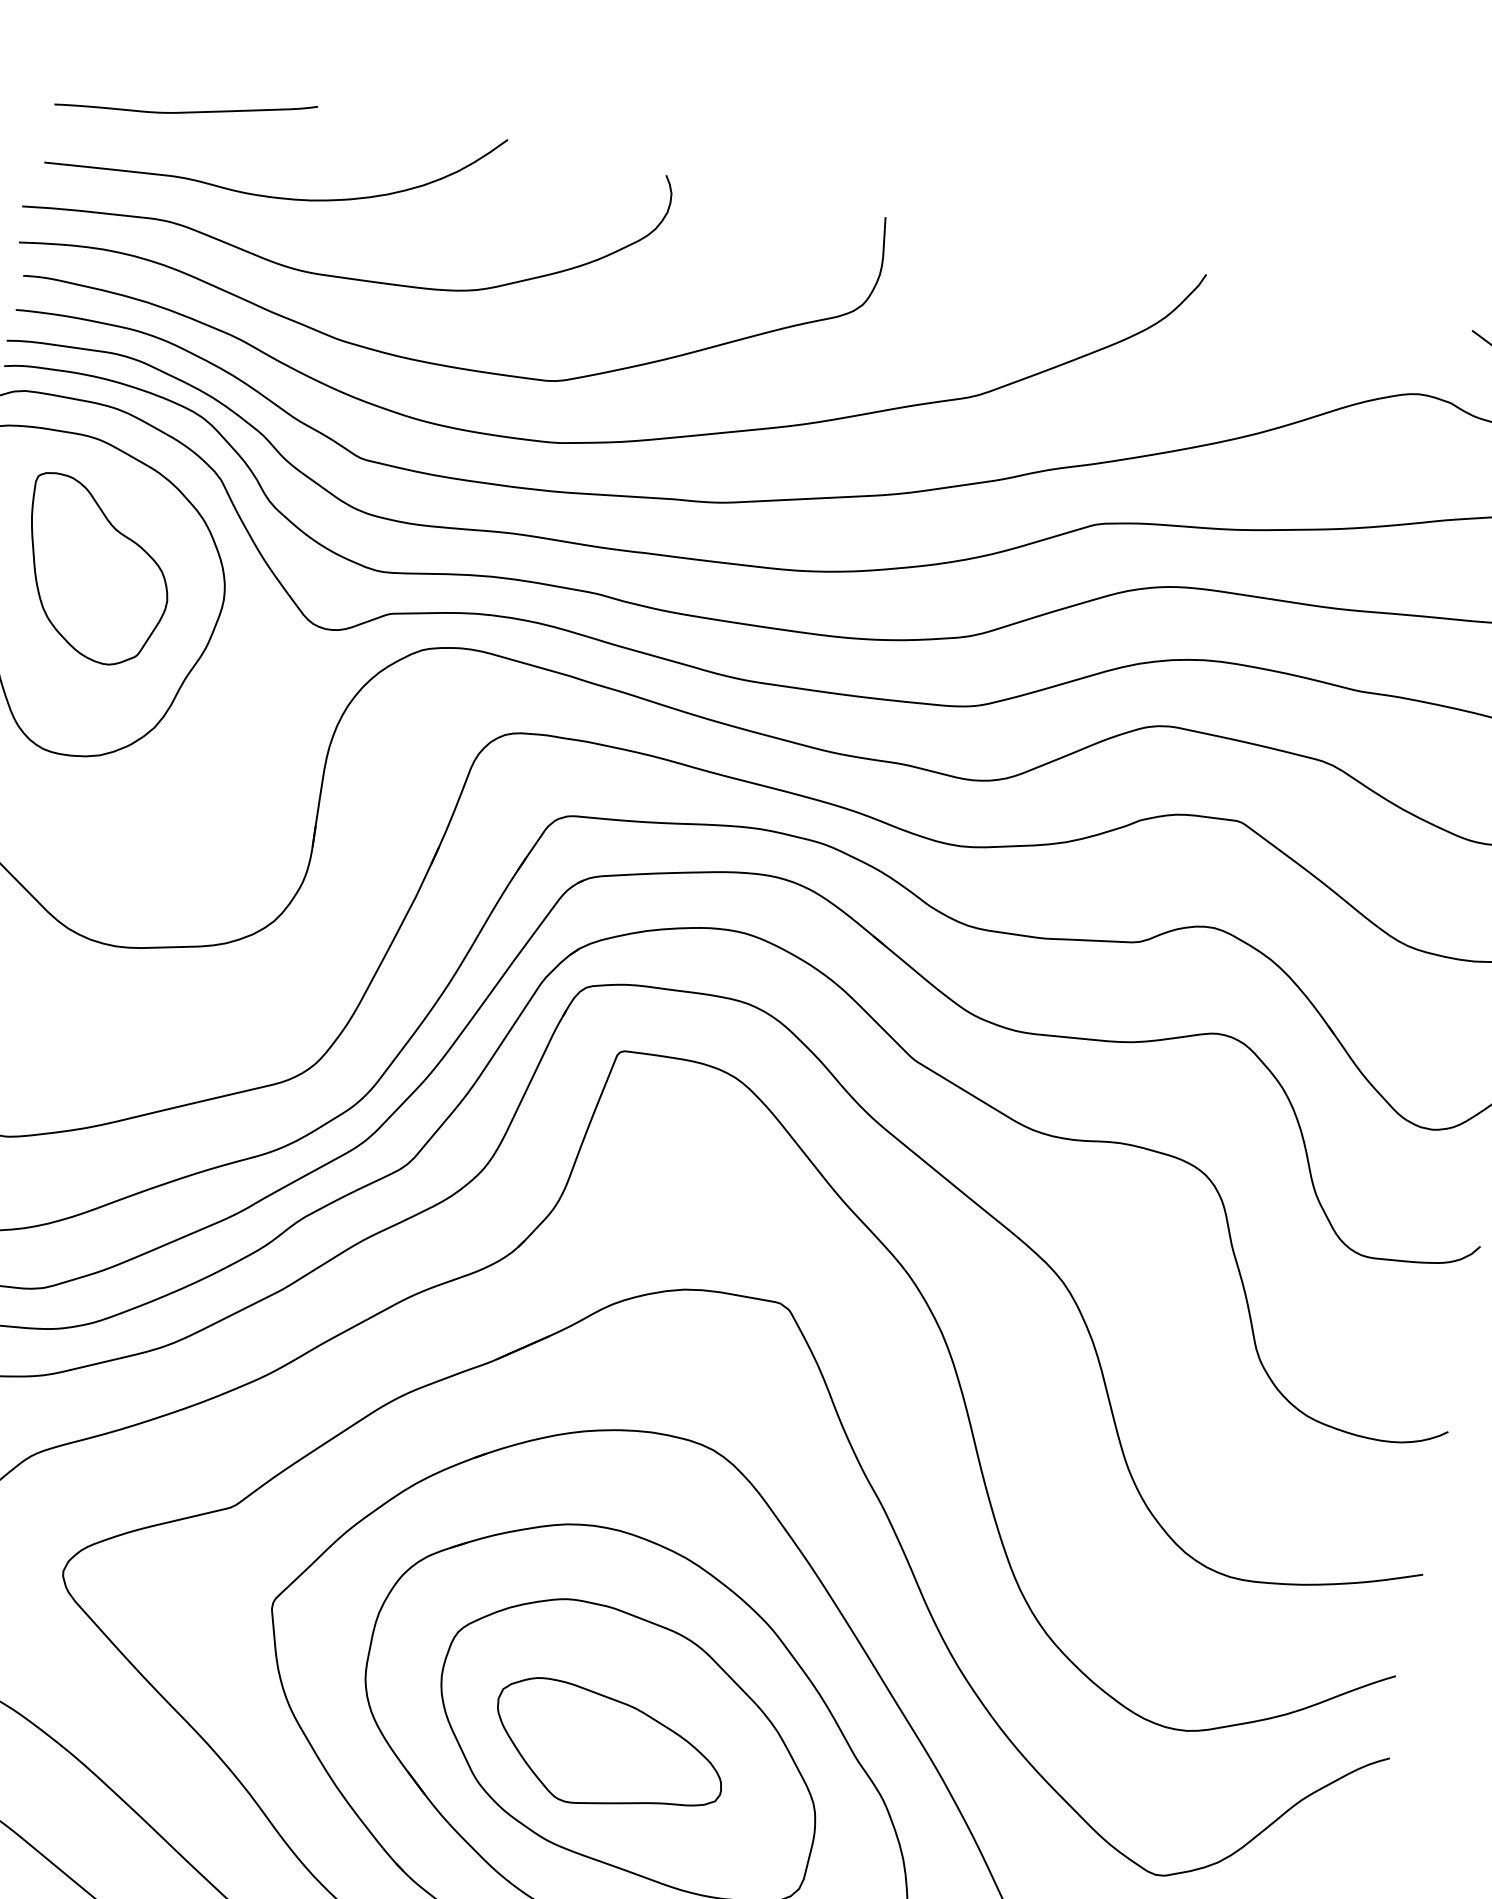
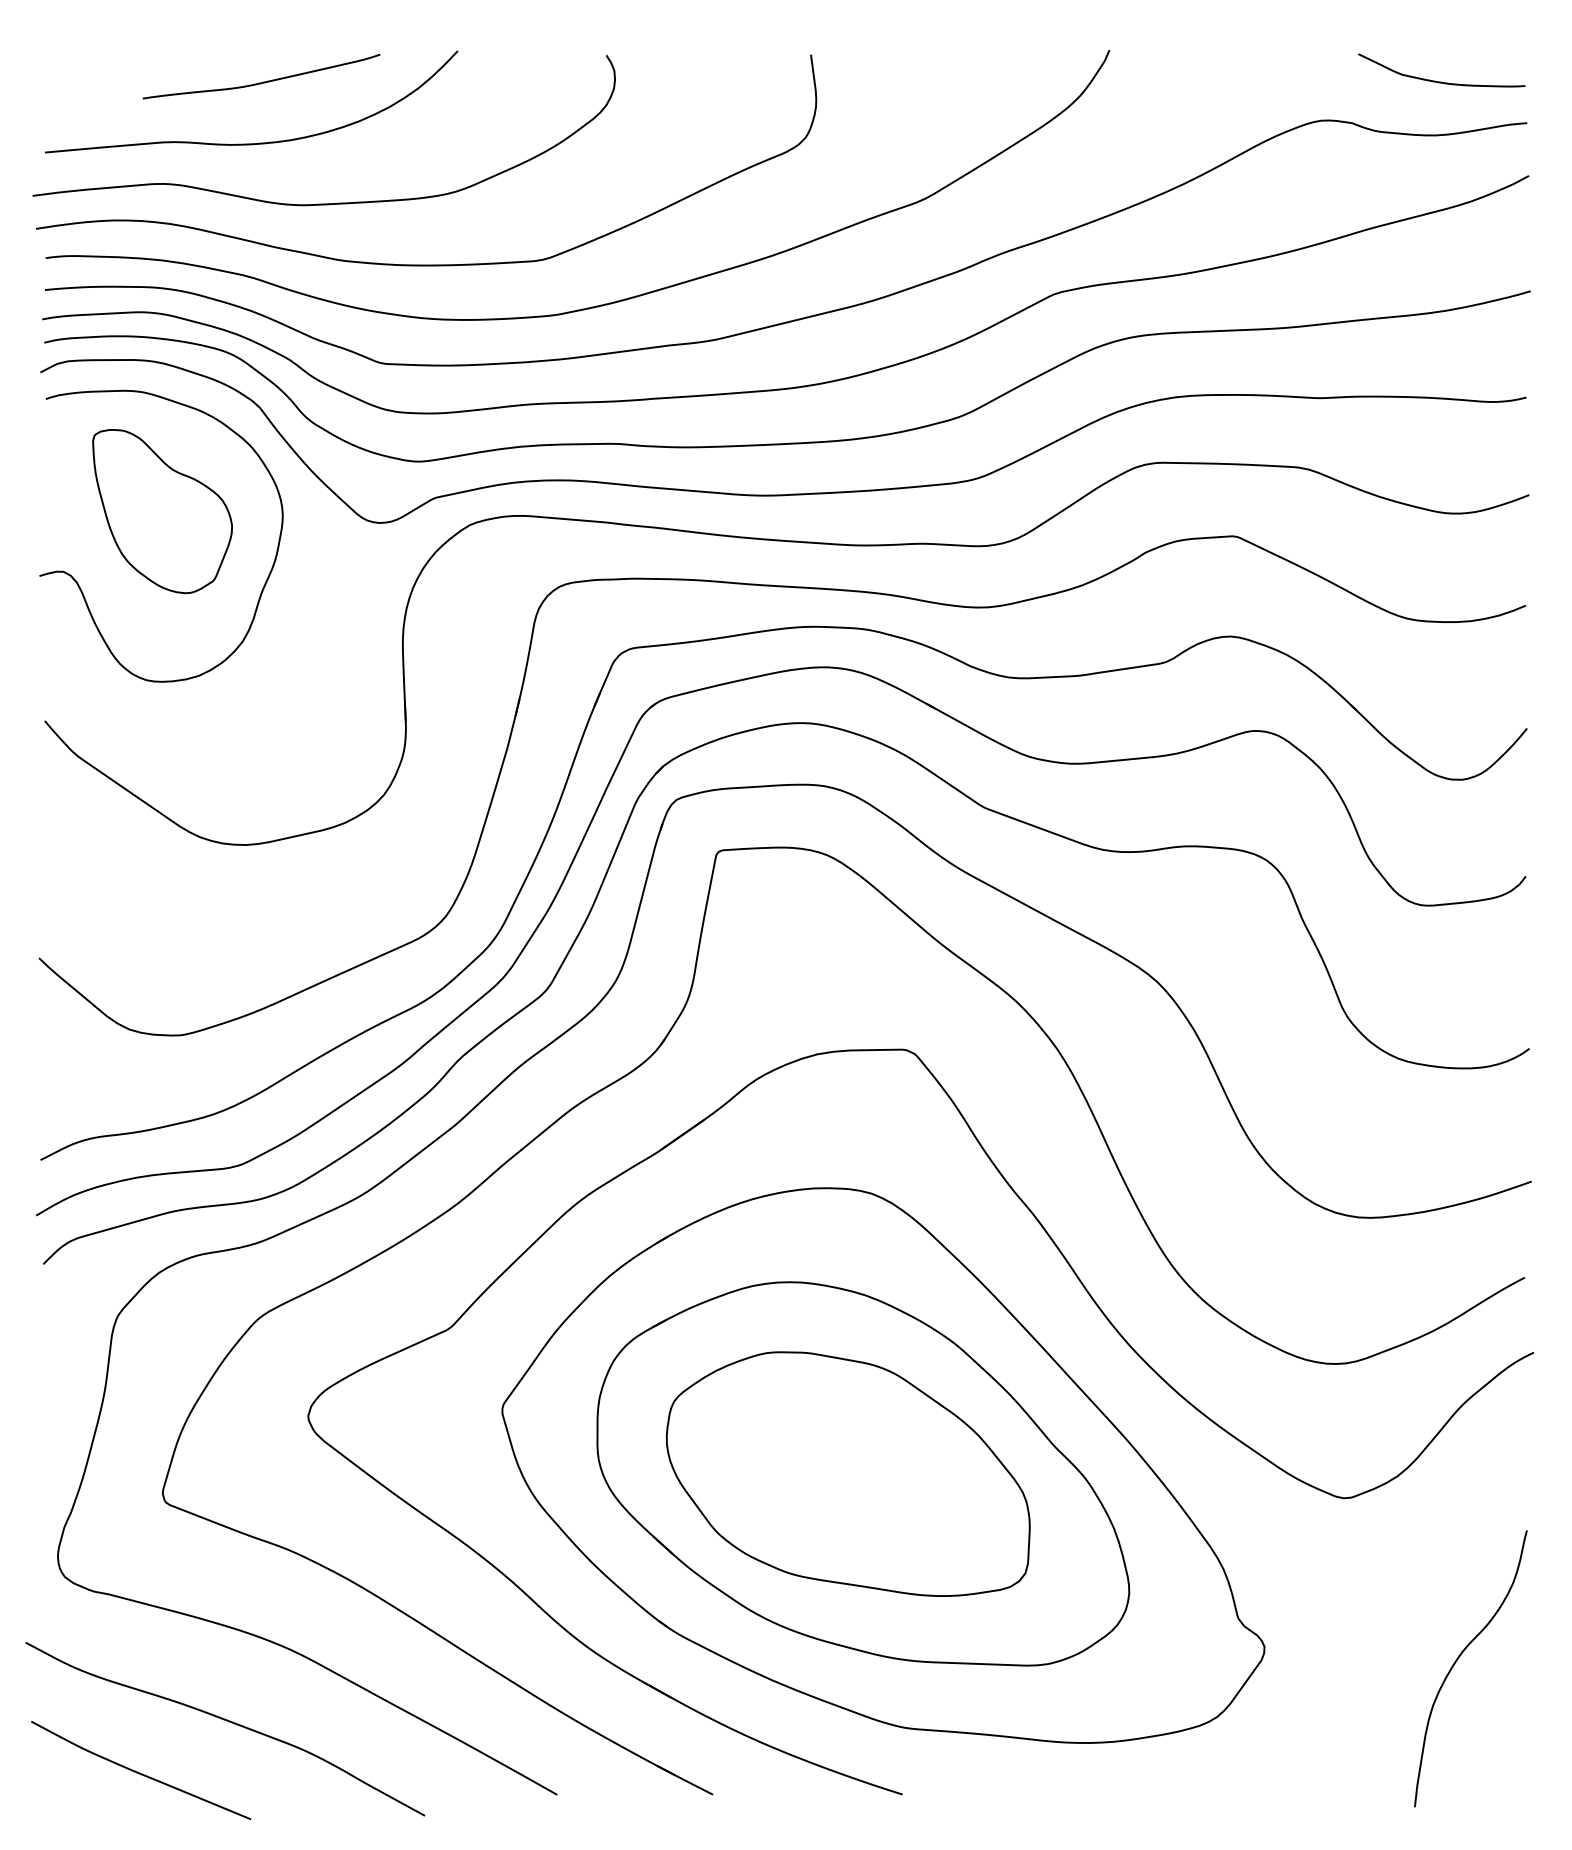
curve: (187, 111) -> (263, 81), moved
part: (608, 1749) -> (829, 1481), removed

